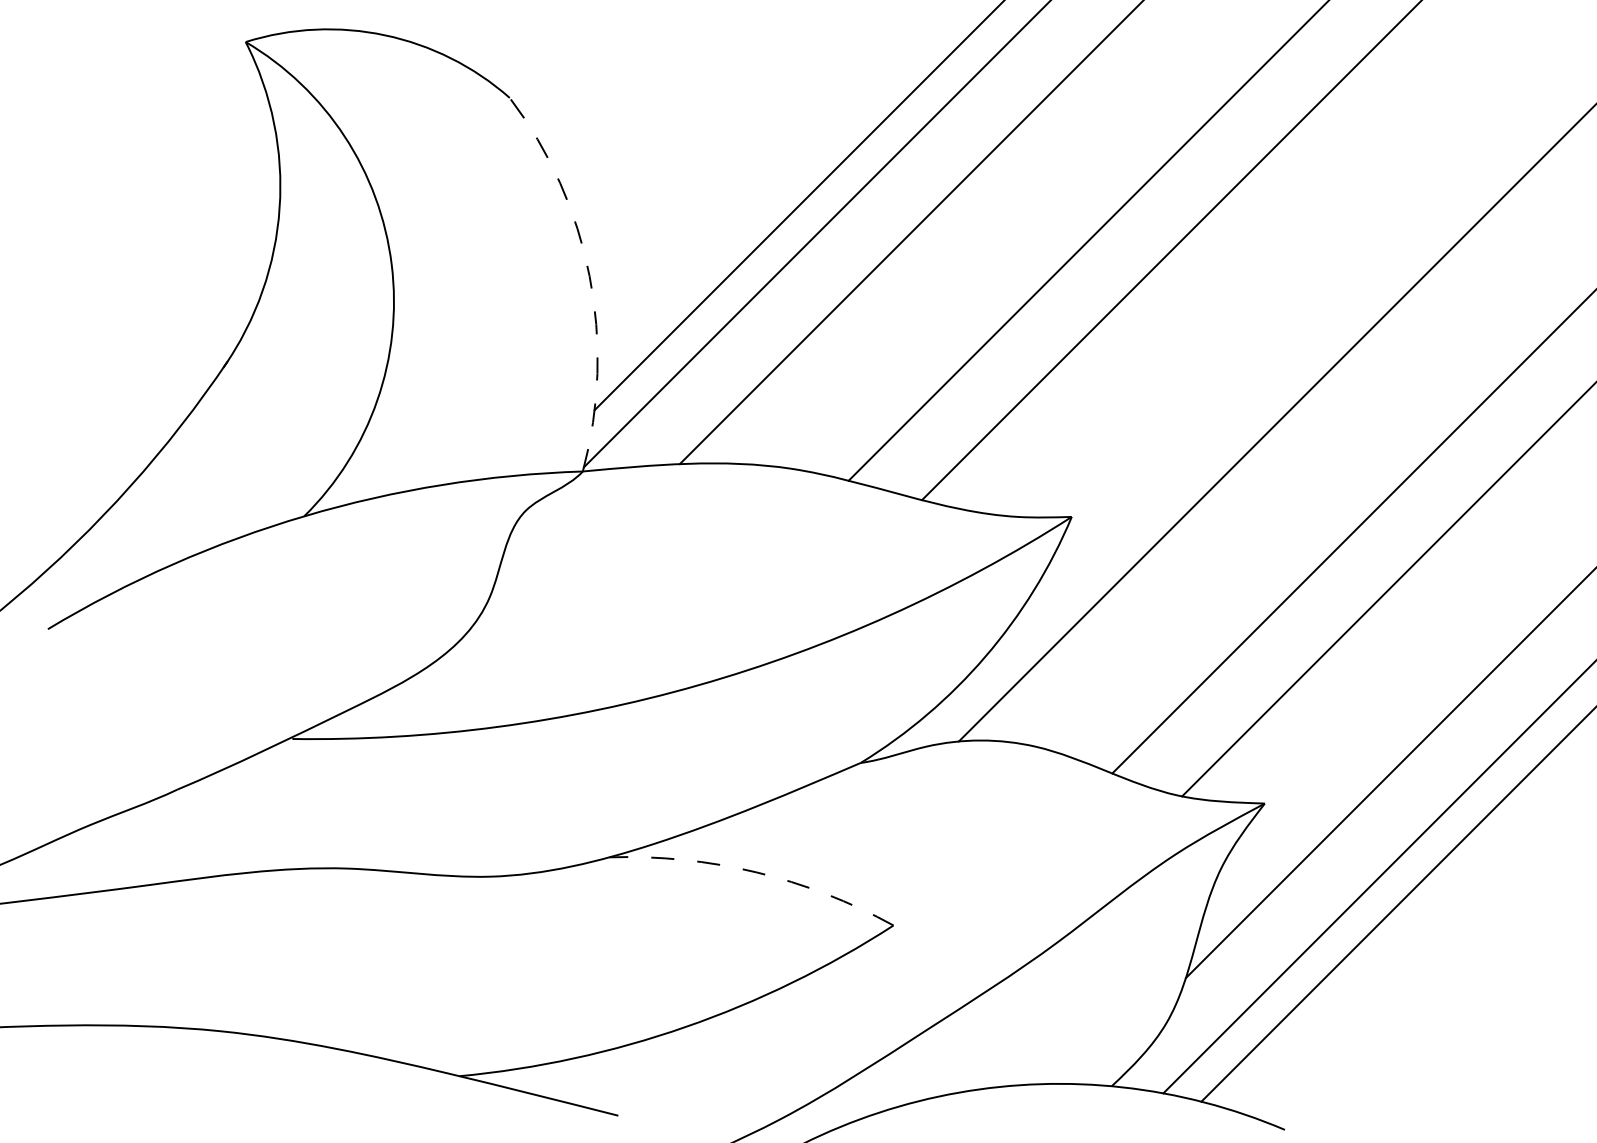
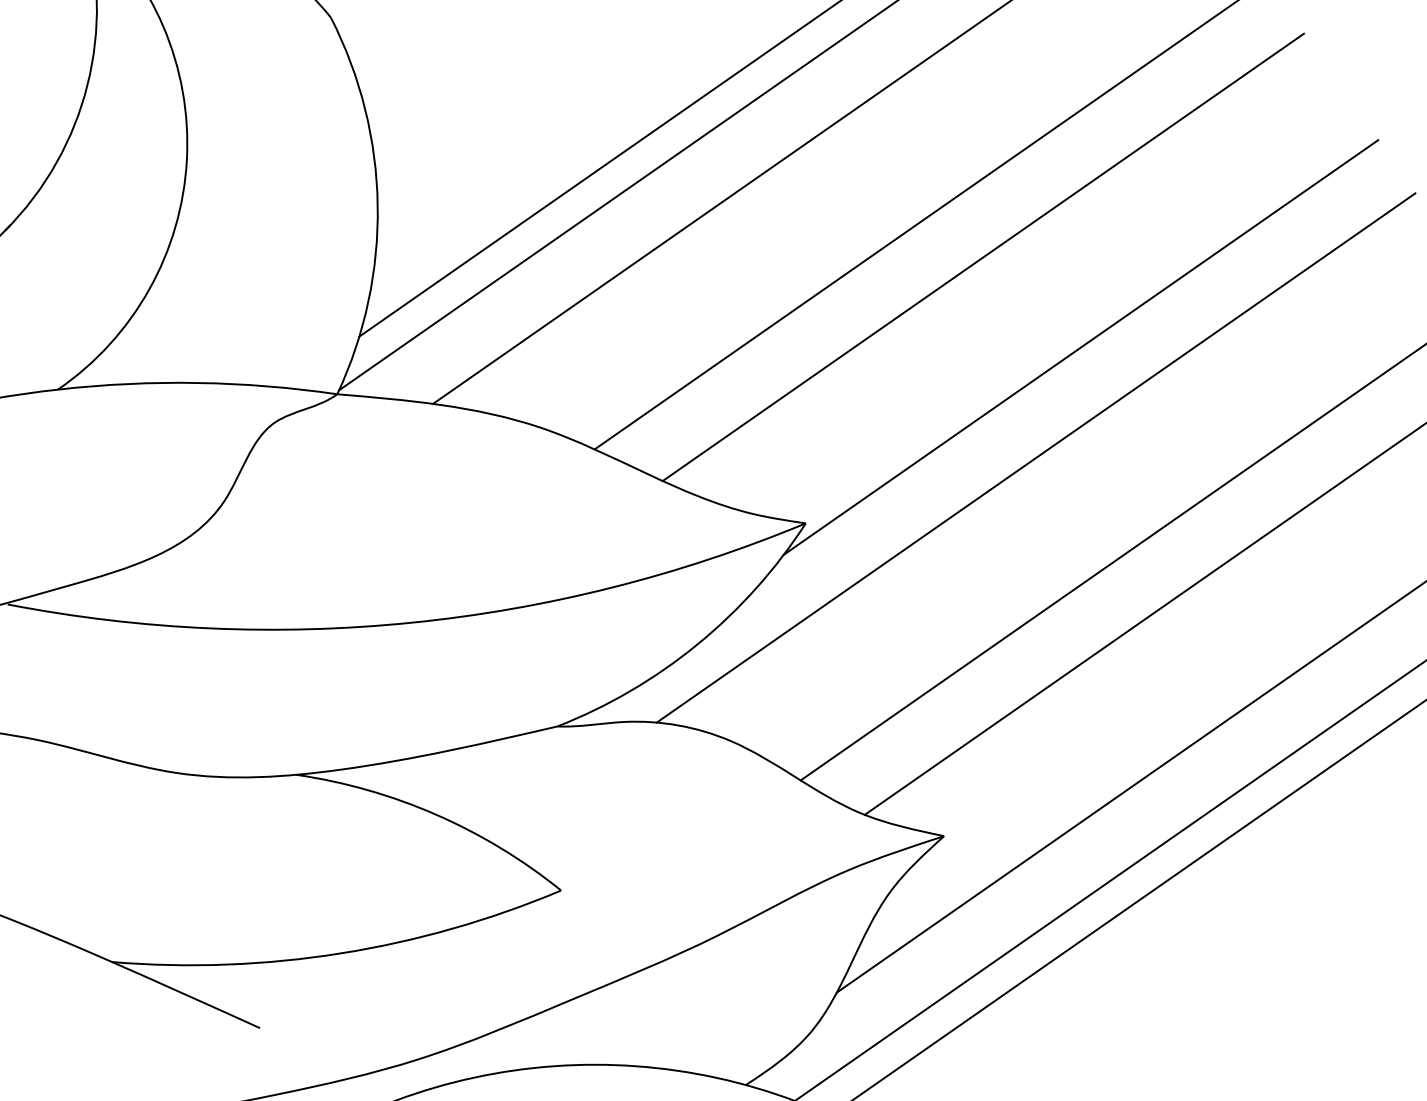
arc: (589, 276) -> (377, 205), dashed -> solid
line: (1314, 293) -> (1081, 347), added
arc: (756, 872) -> (436, 815), dashed -> solid

